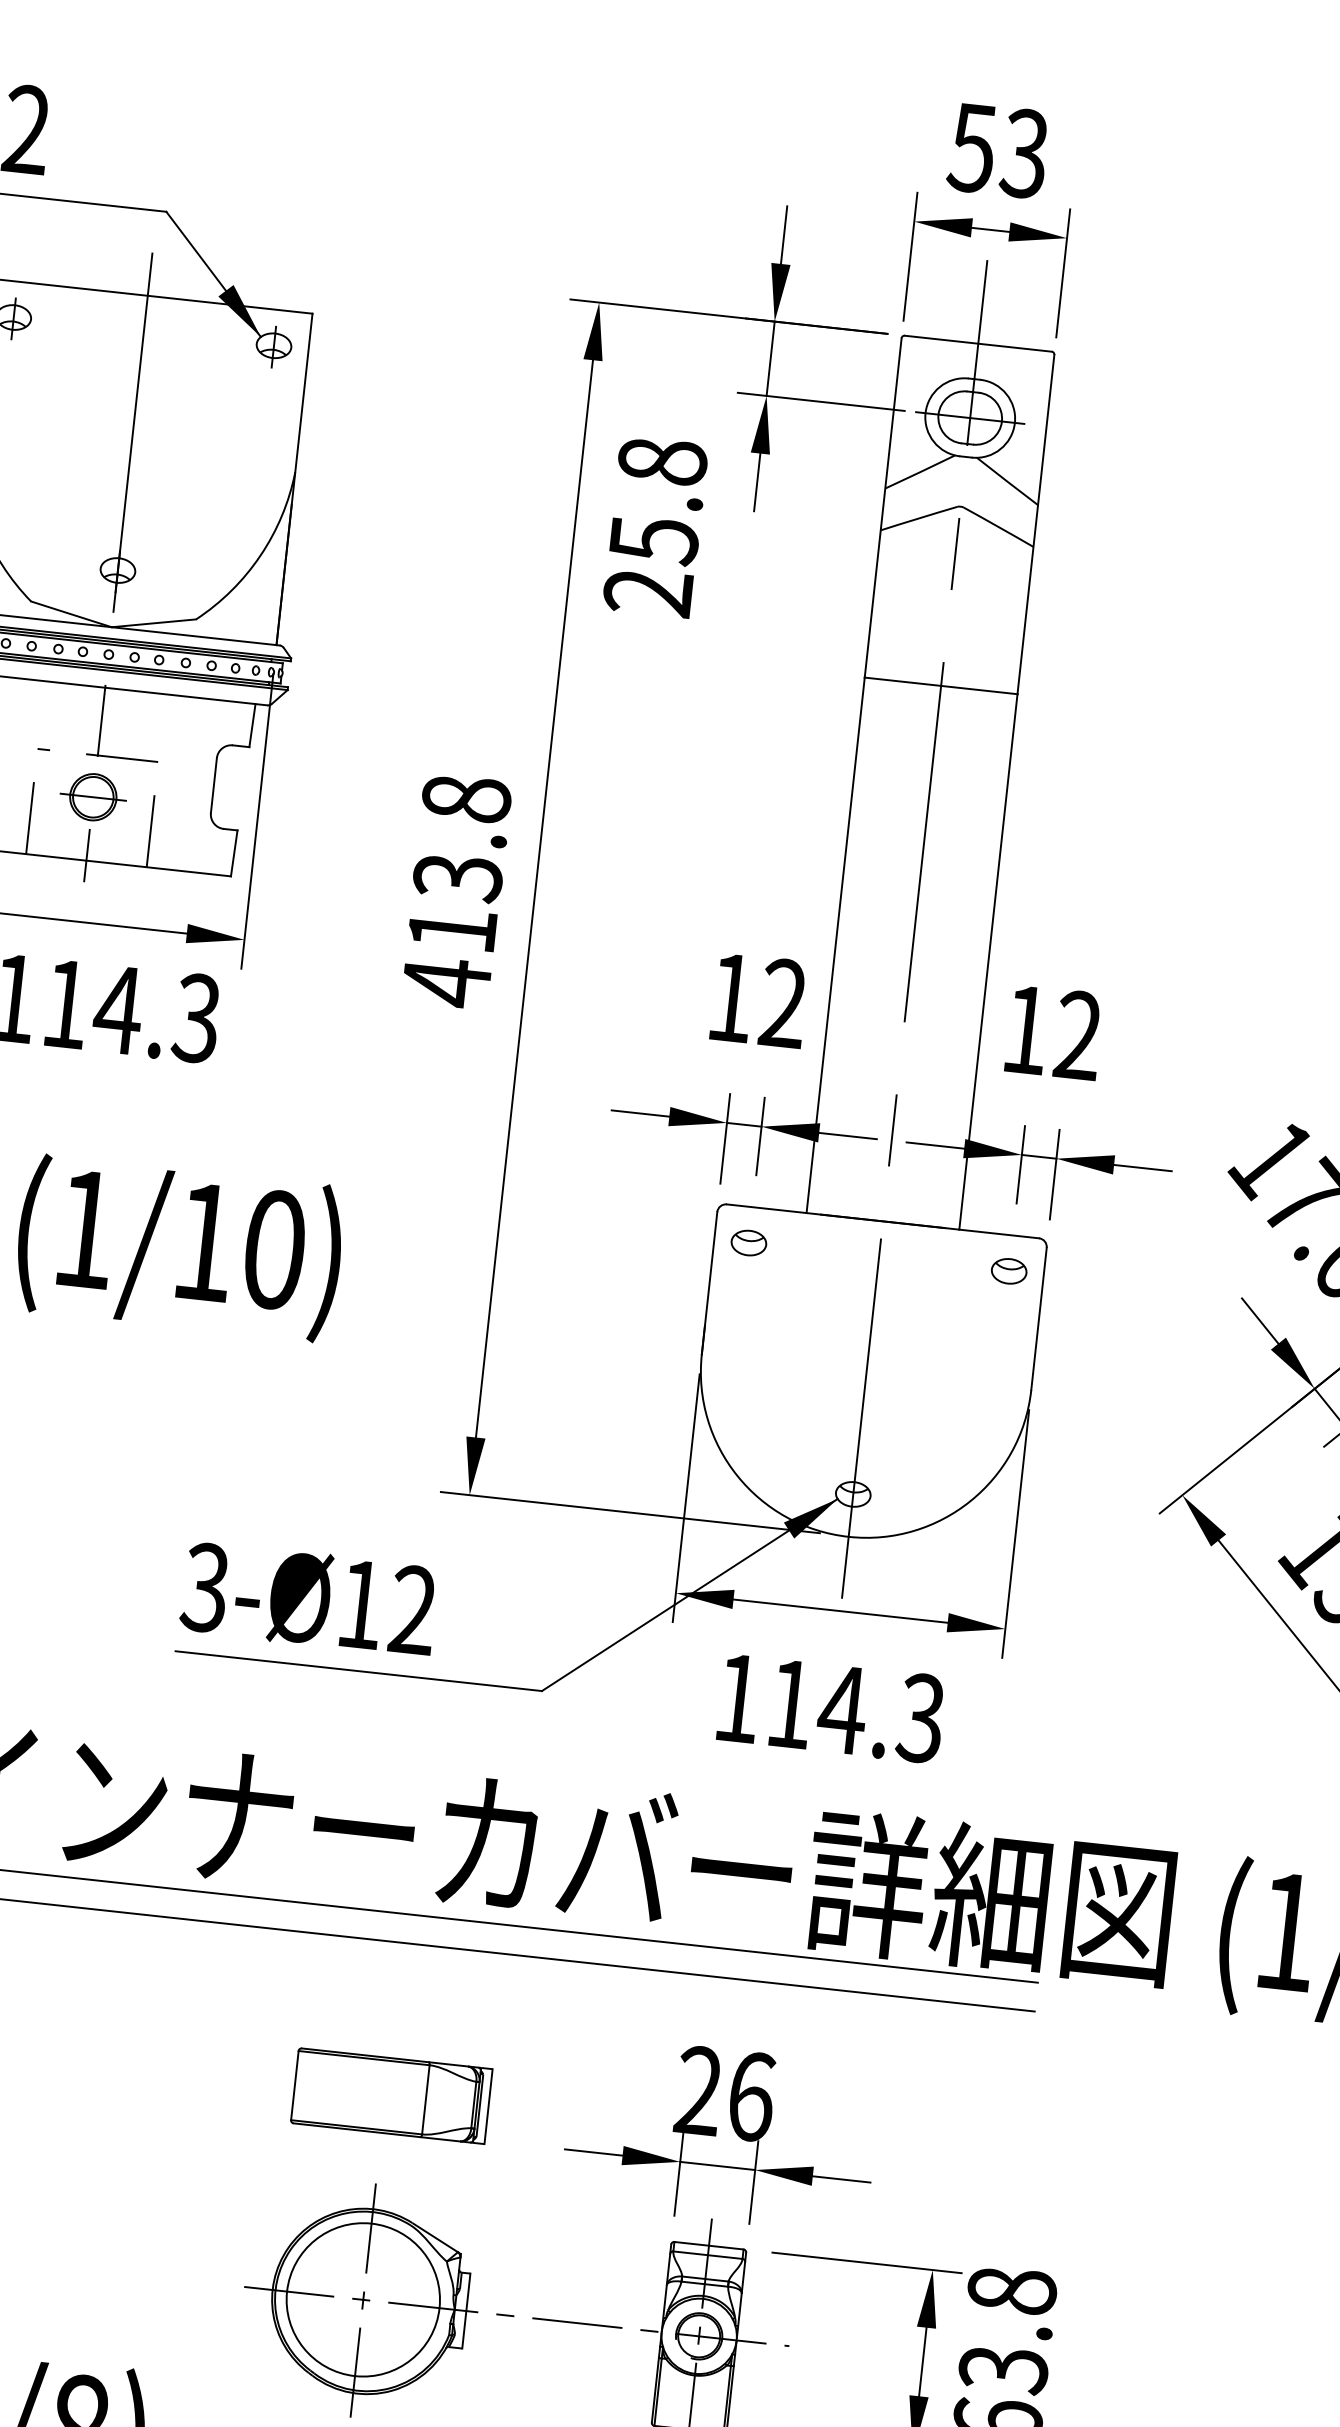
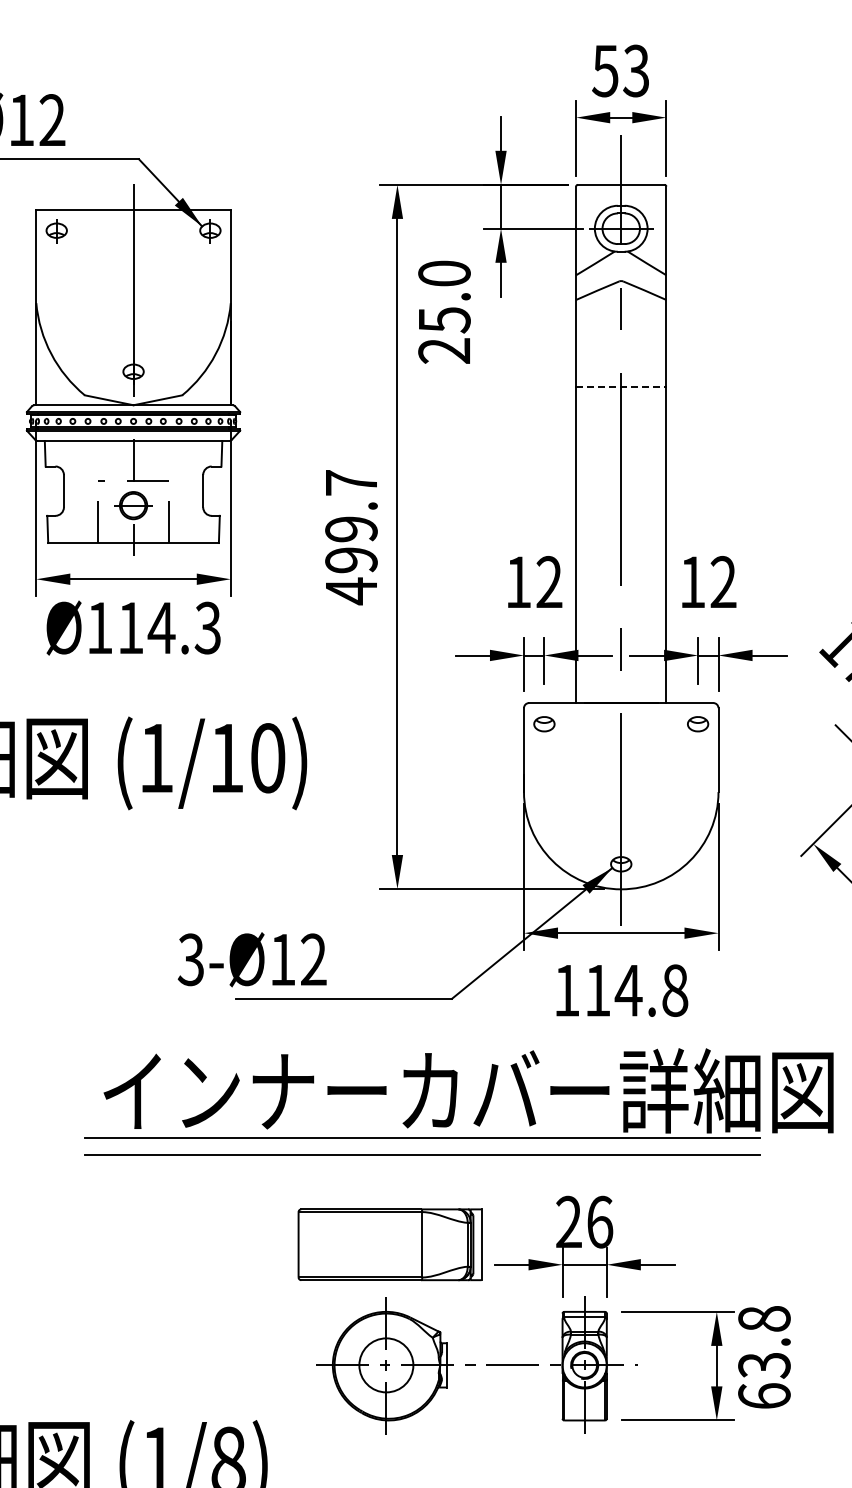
text: (662, 461) -> (444, 273), 25.8 -> 25.0
line: (941, 685) -> (621, 386), solid -> dashed
text: (459, 864) -> (351, 521), 413.8 -> 499.7
text: (307, 1598) -> (251, 959), moved
text: (920, 1717) -> (674, 990), 114.3 -> 114.8
part: (390, 2095) -> (389, 1244), size x1.6
circle: (363, 2300) -> (386, 1365), size x0.6

